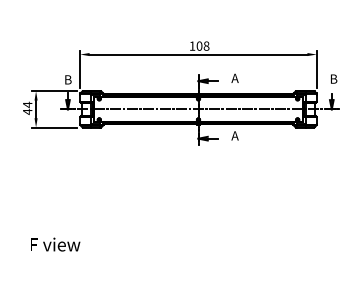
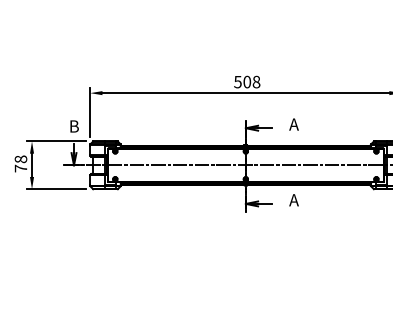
text: (192, 45) -> (237, 81), 108 -> 508
text: (27, 108) -> (20, 164), 44 -> 78

